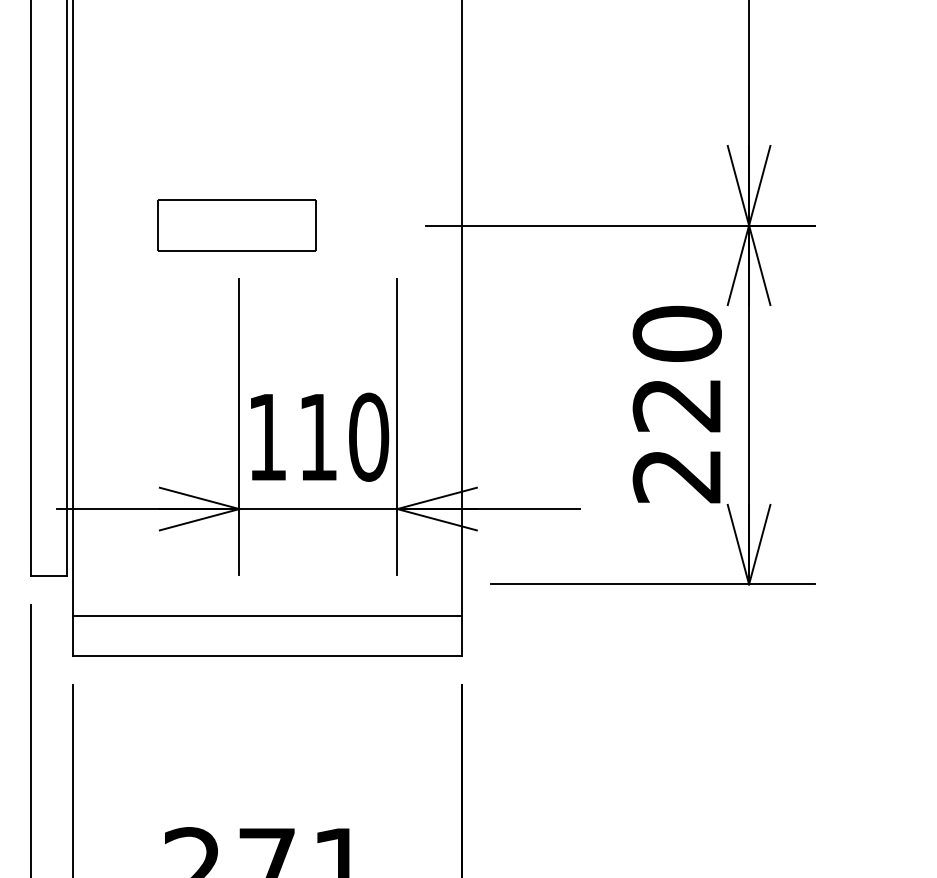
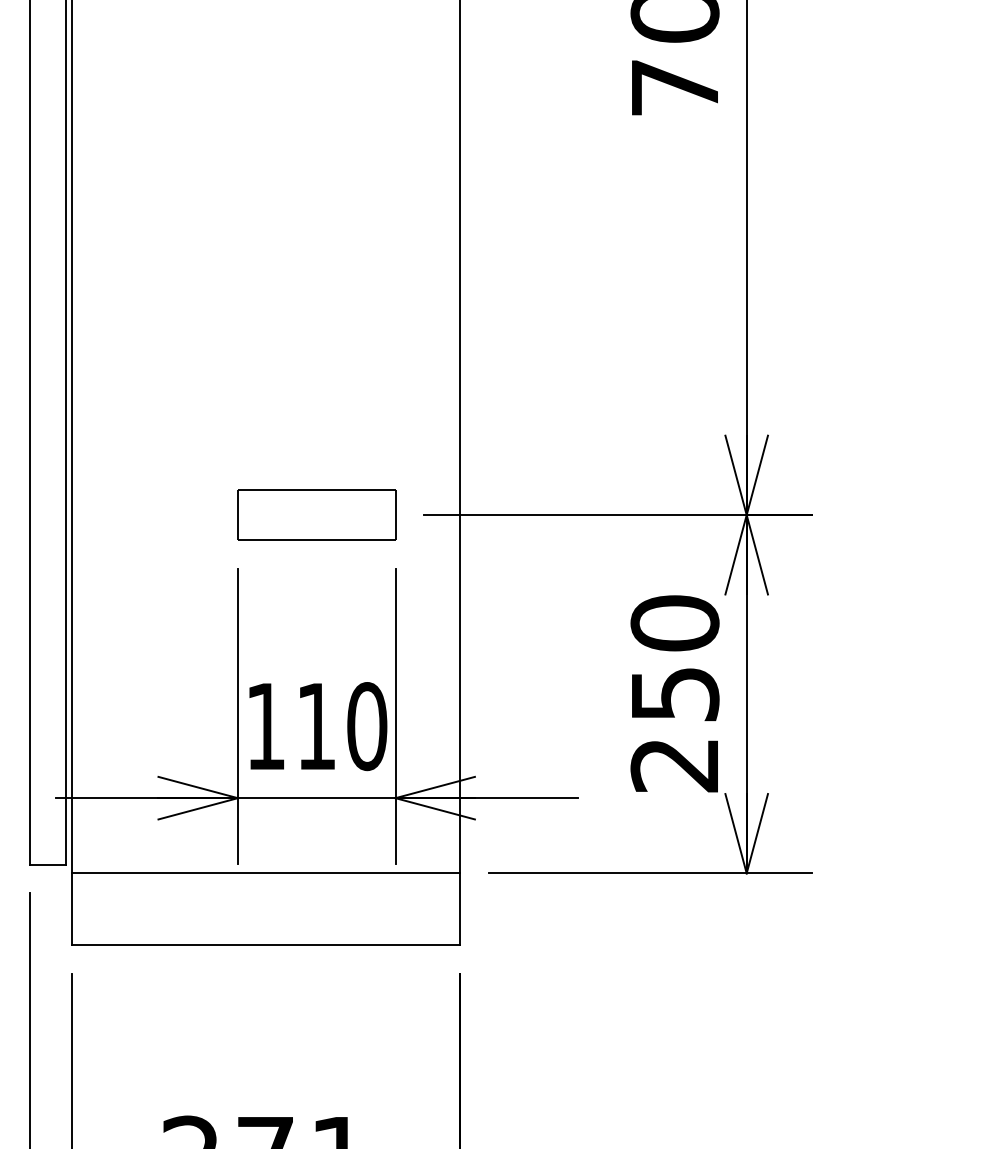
part: (237, 224) -> (316, 514), moved
text: (676, 405) -> (674, 694), 220 -> 250
line: (267, 615) -> (265, 873), moved

